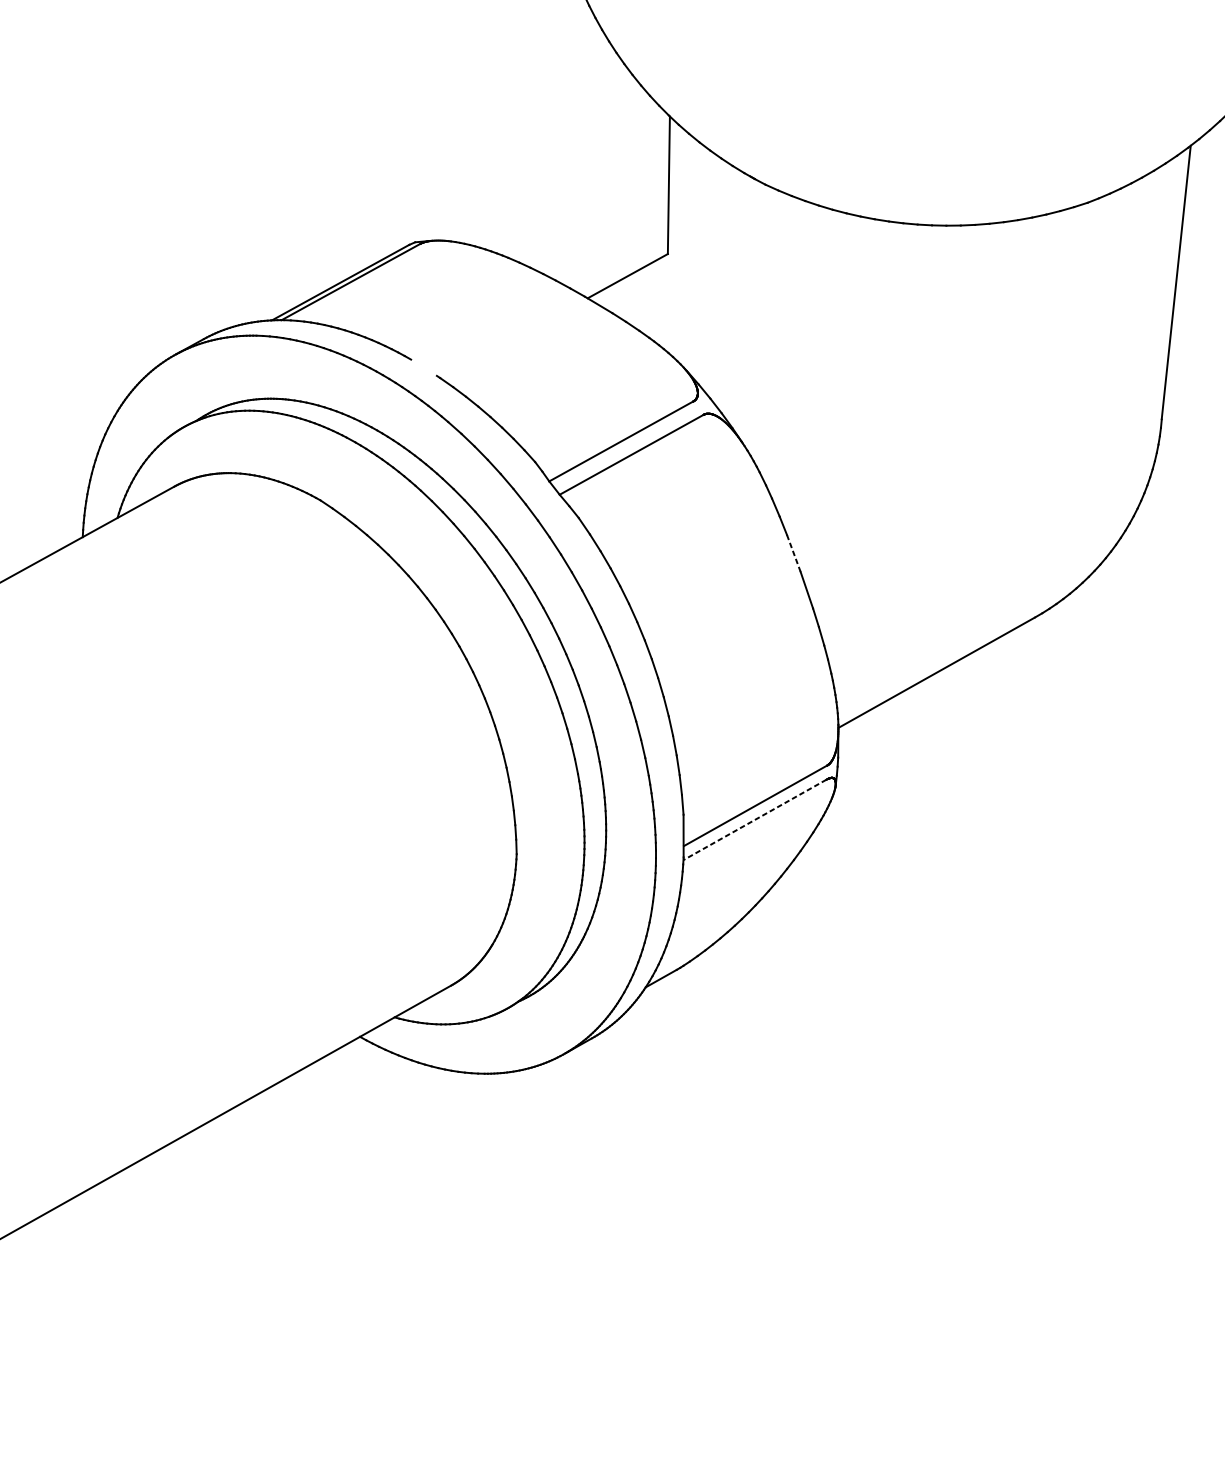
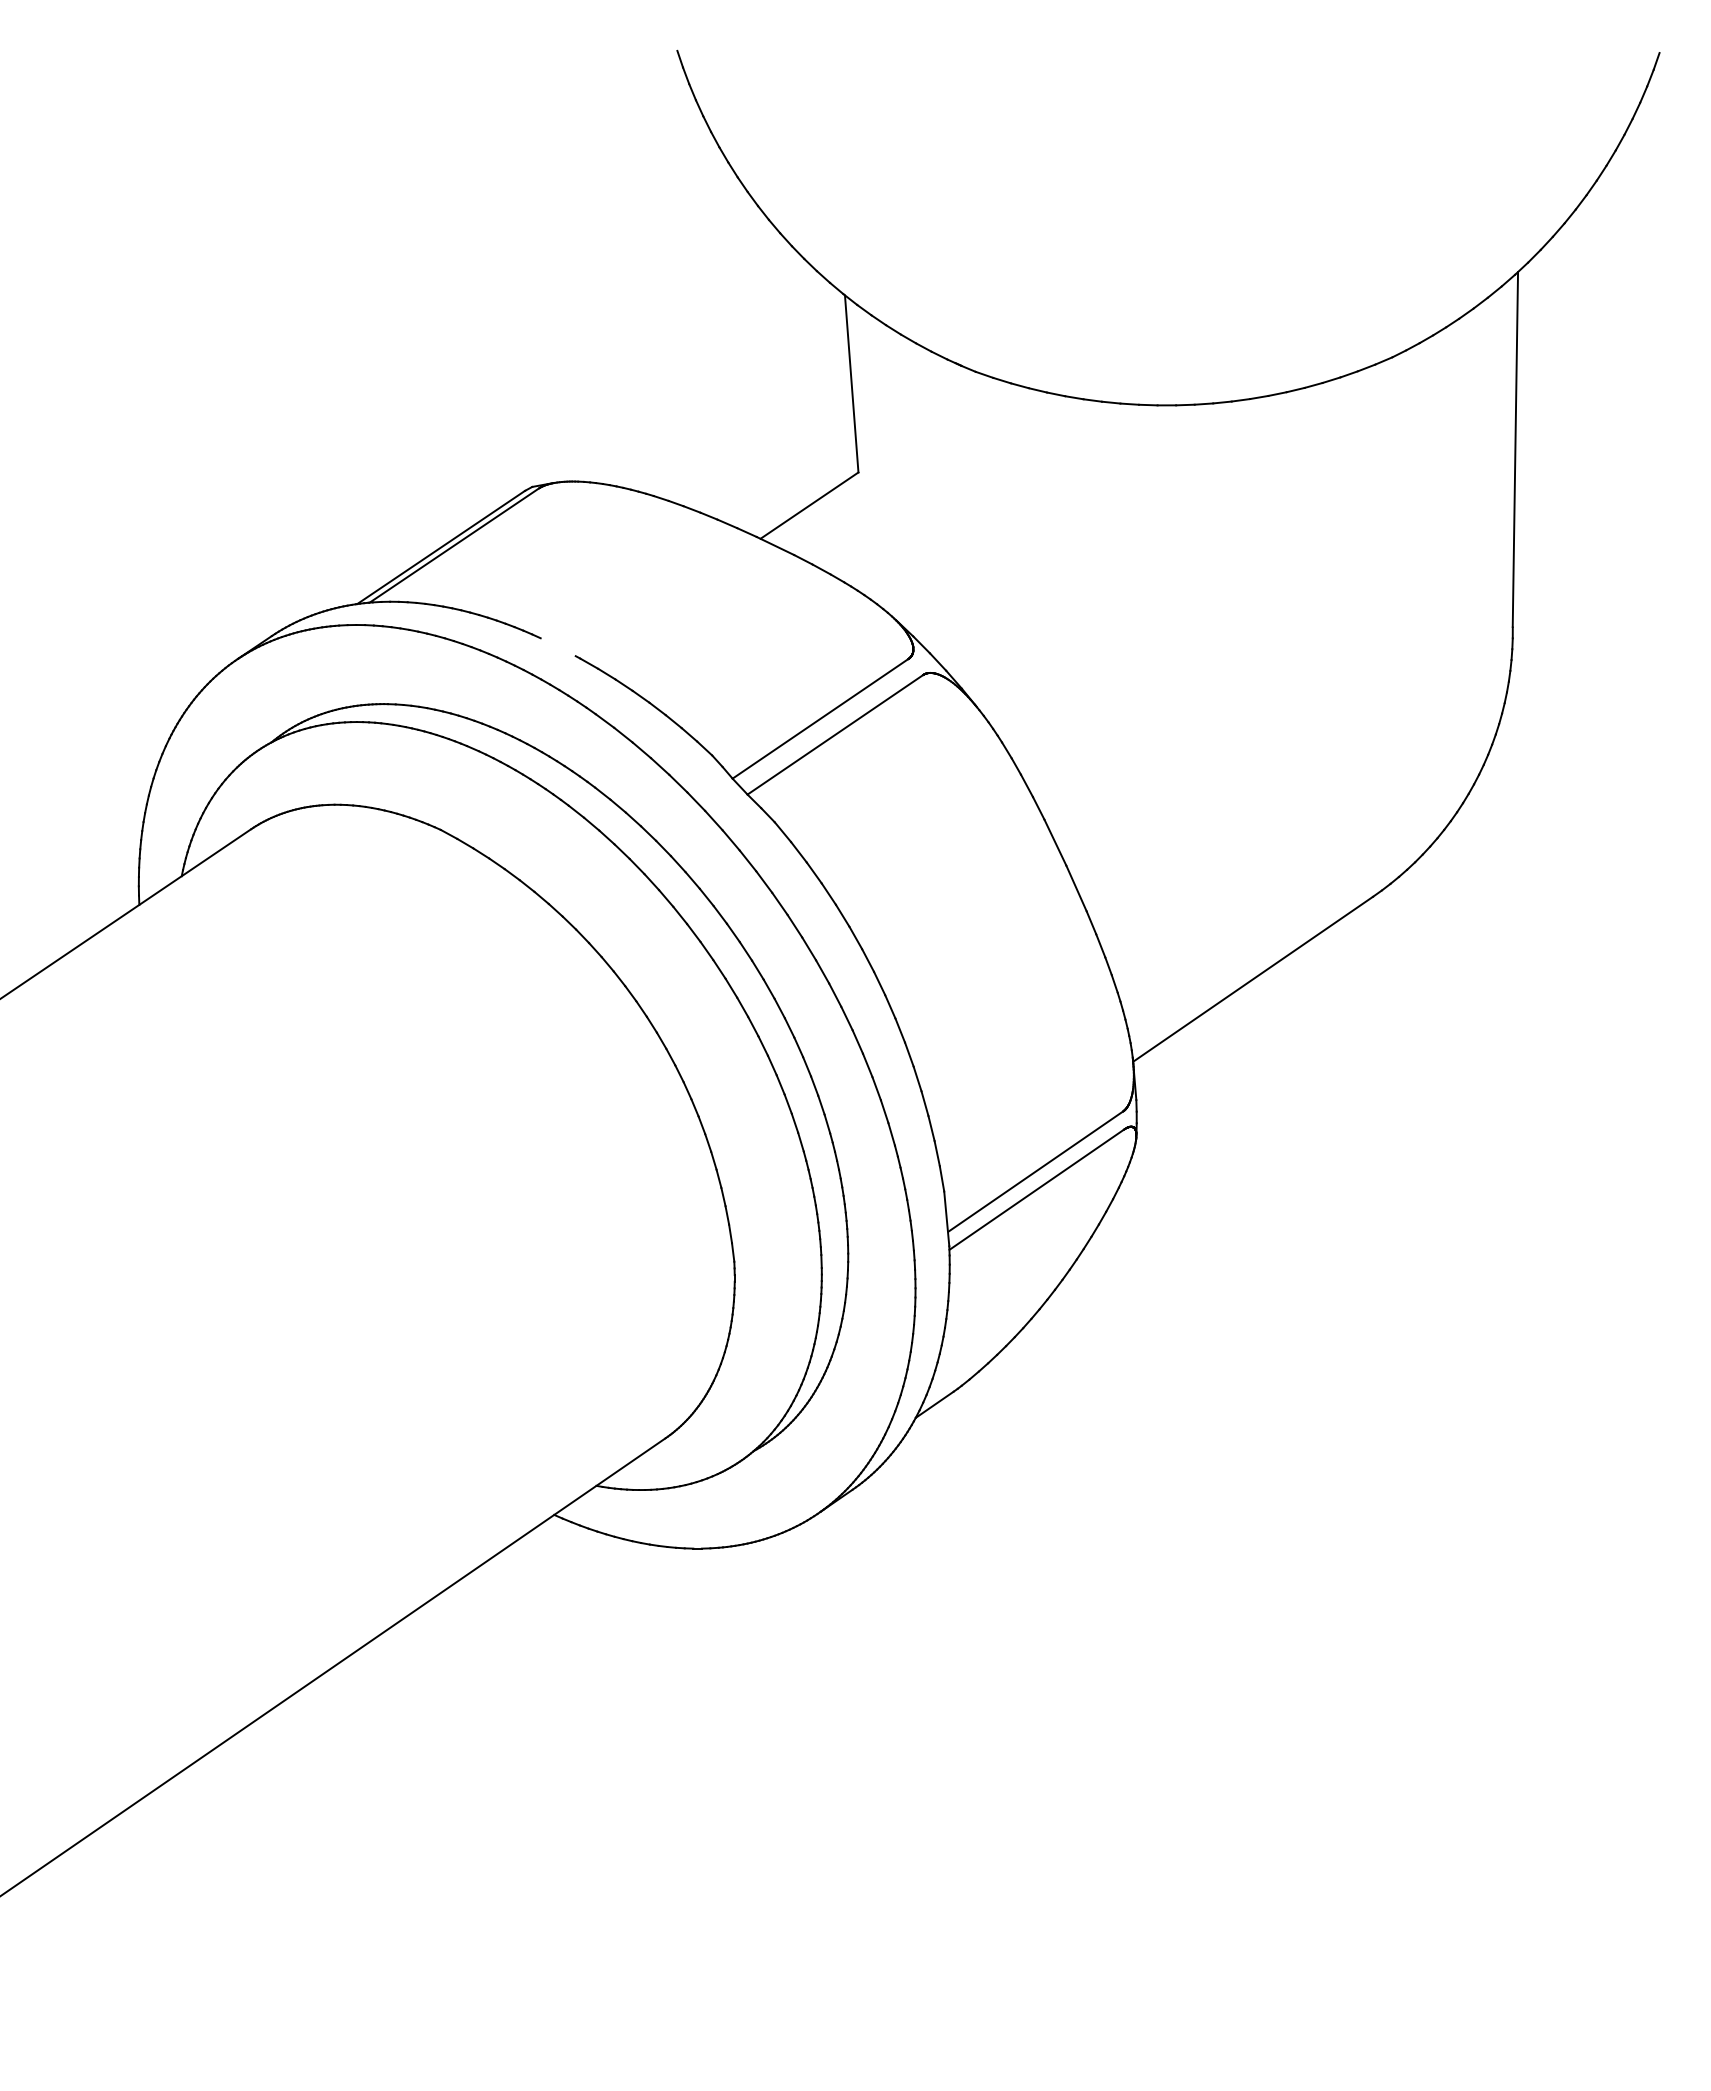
line: (793, 553) -> (1055, 842), dashed -> solid
line: (754, 819) -> (1036, 1189), dashed -> solid

